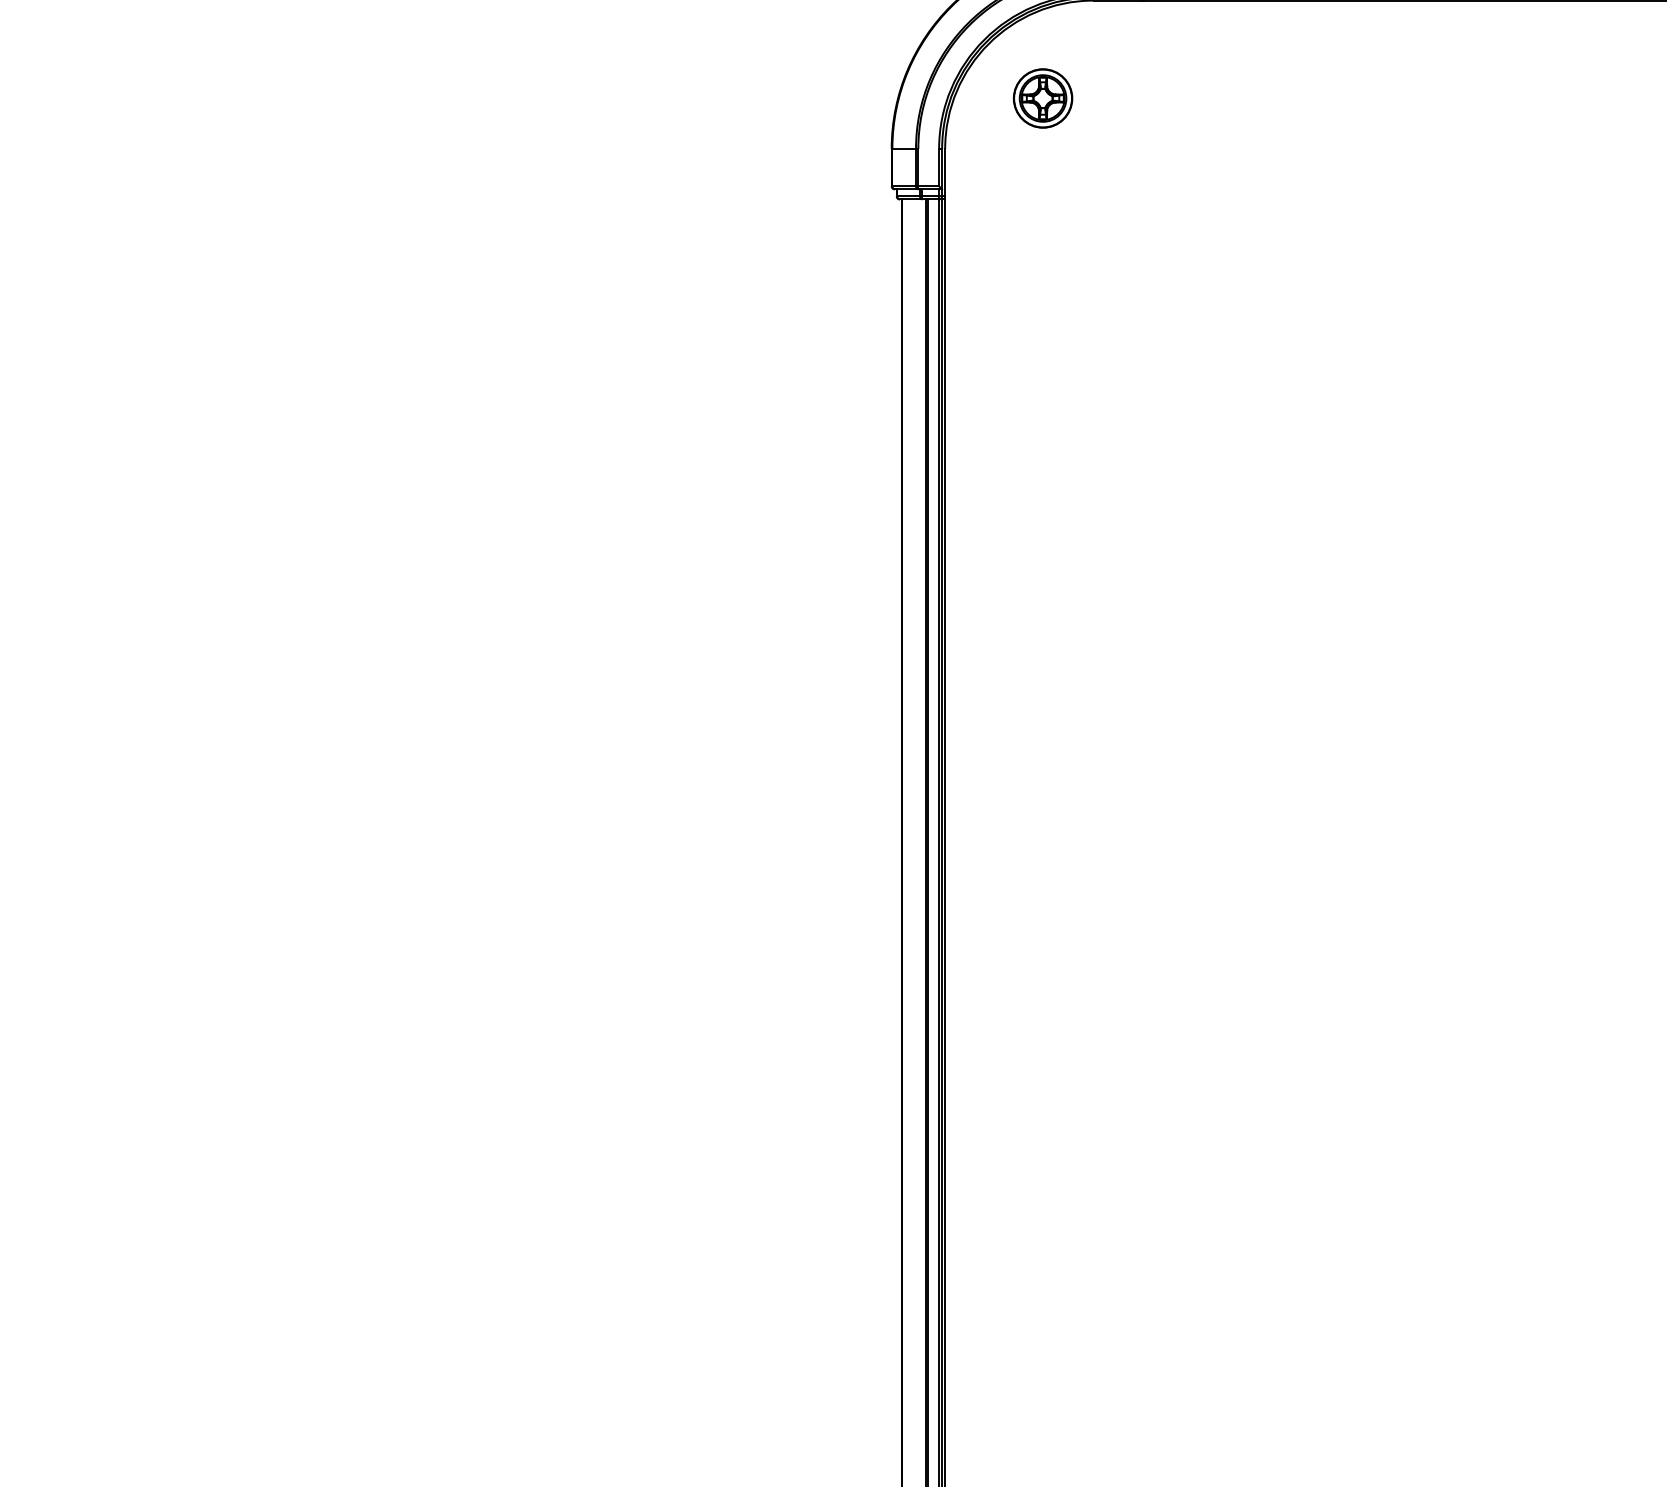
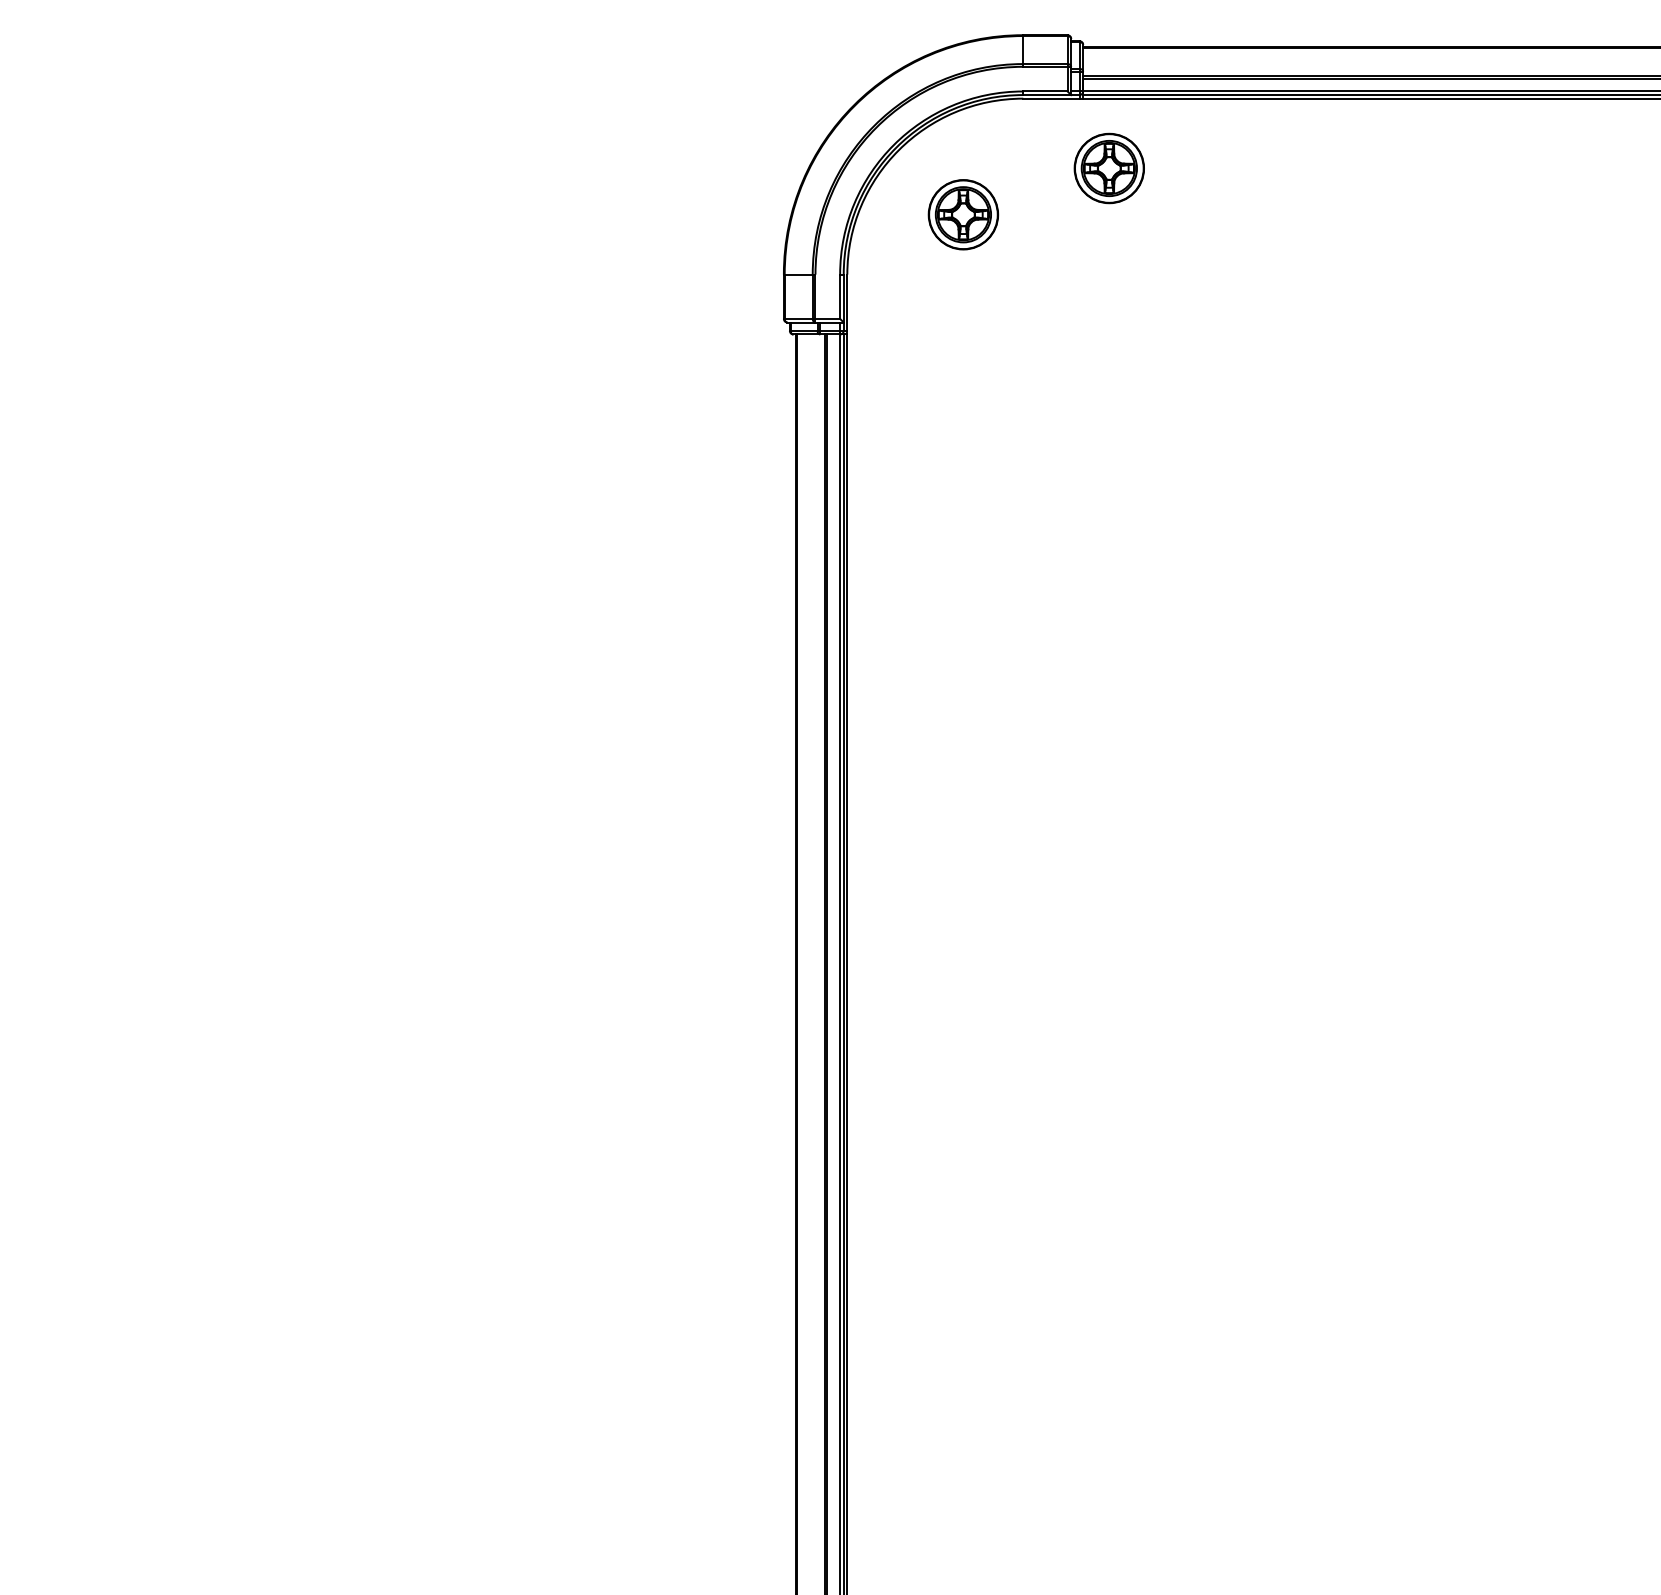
part: (1165, 59) -> (1108, 168), added

